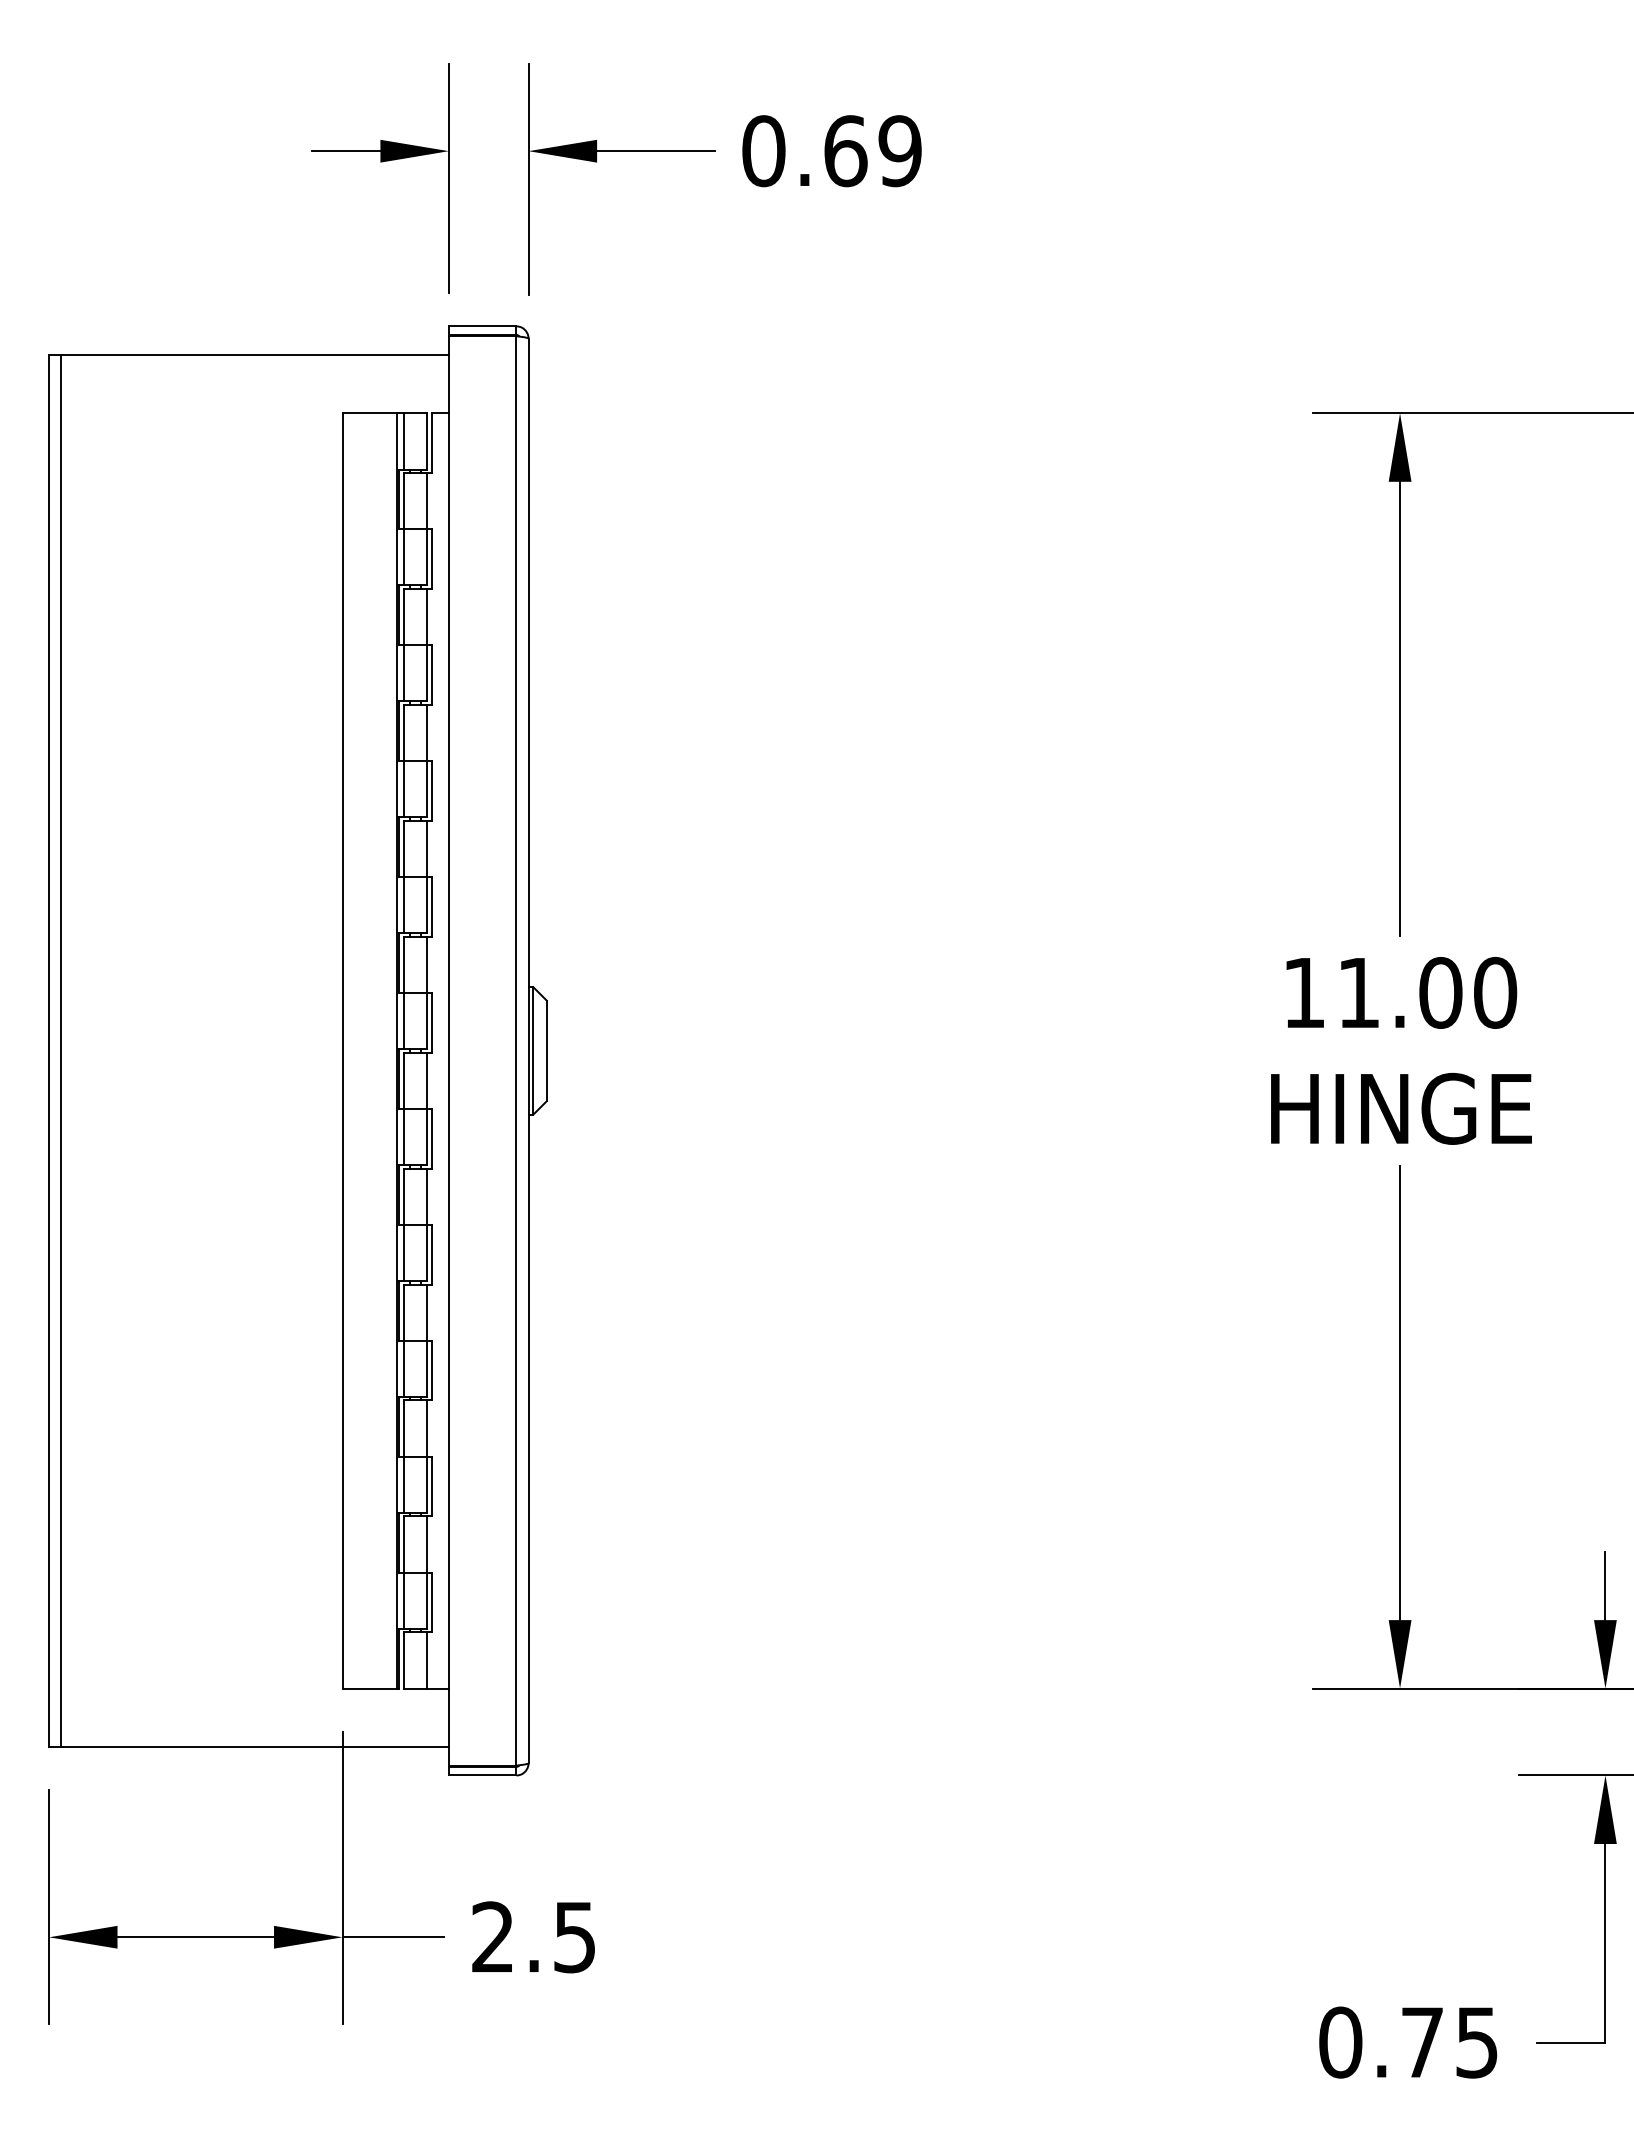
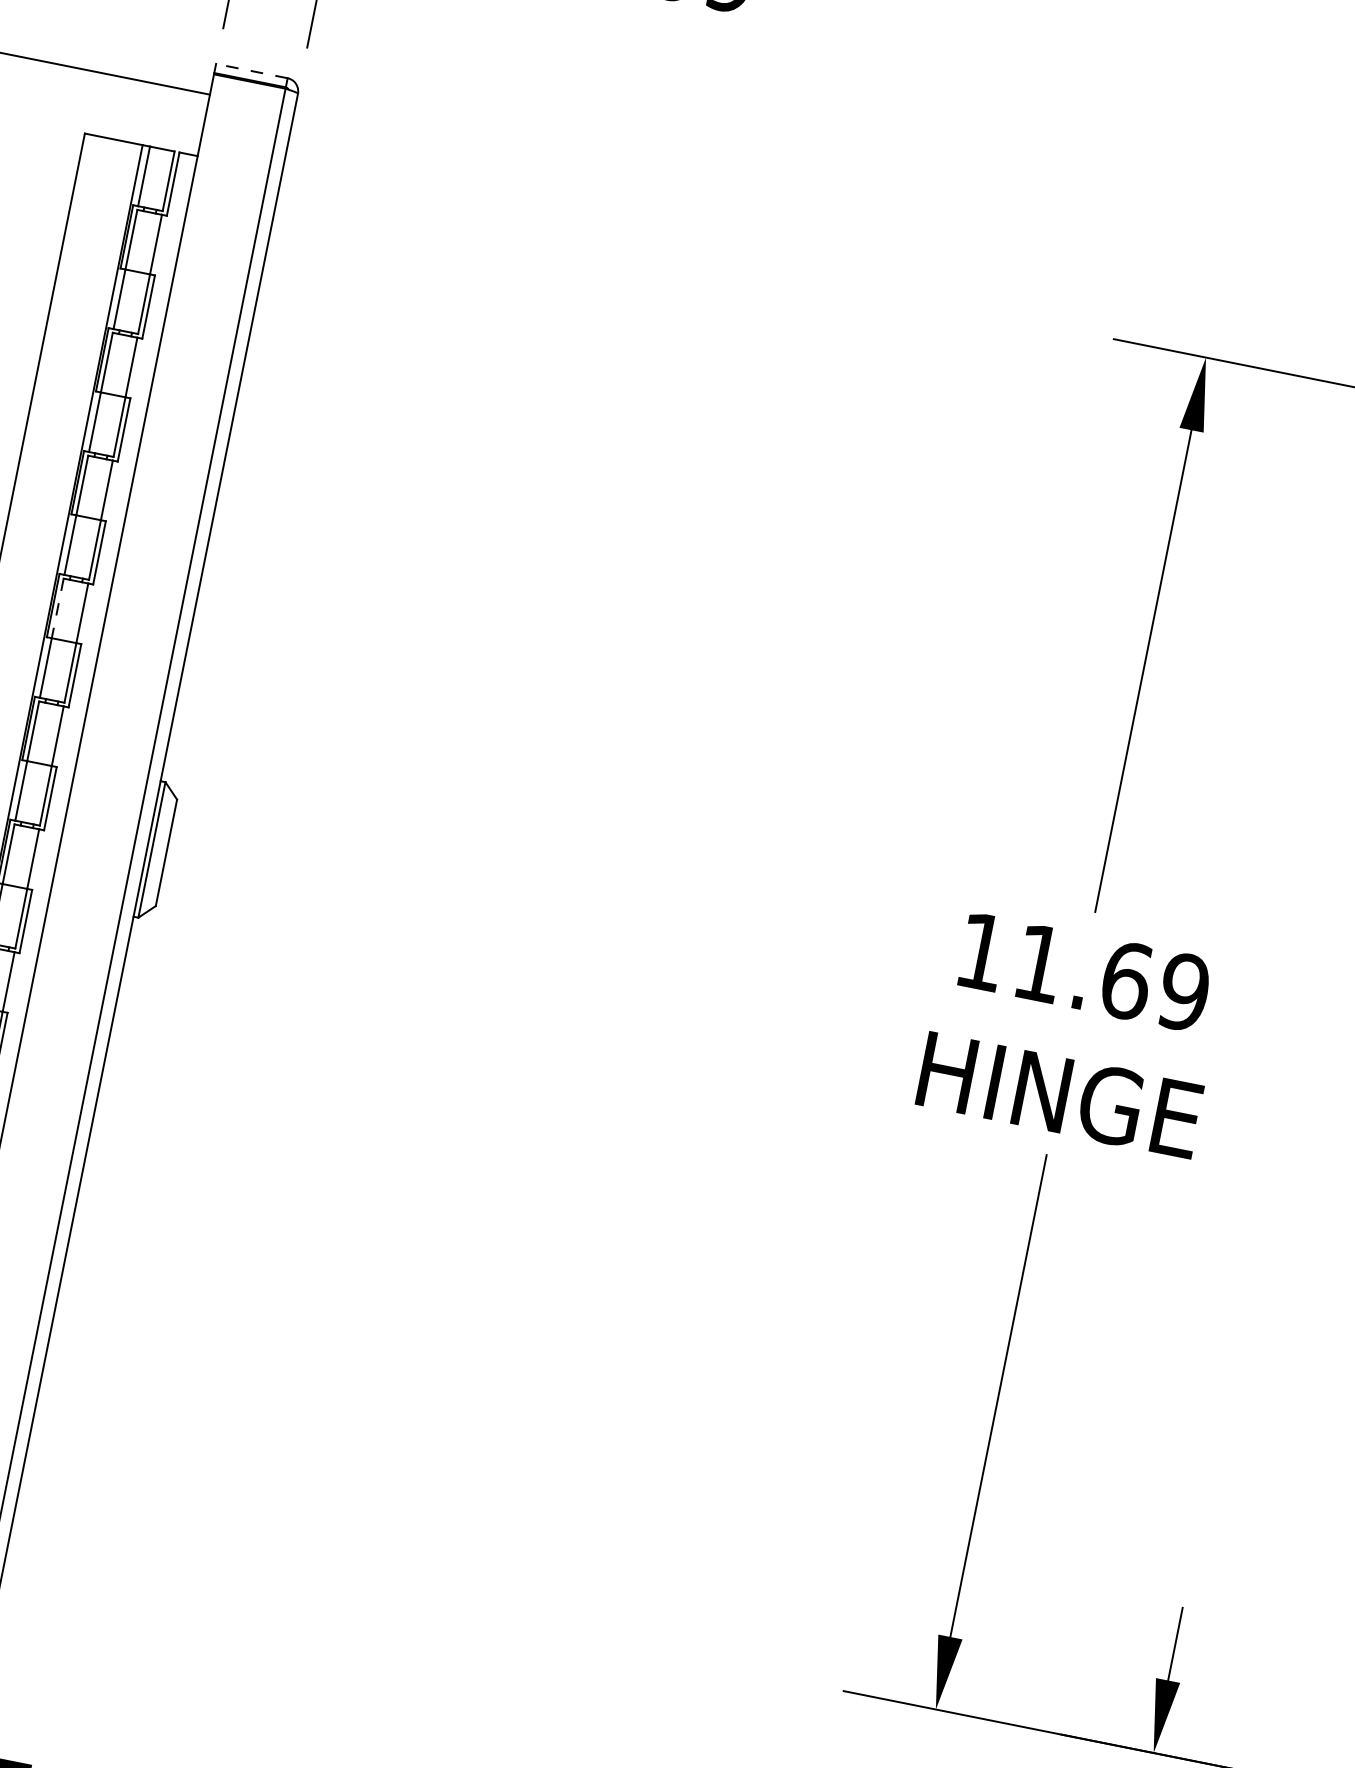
line: (482, 326) -> (251, 71), solid -> dashed
line: (403, 849) -> (57, 608), solid -> dashed
text: (1468, 992) -> (1155, 986), 11.00 -> 11.69

